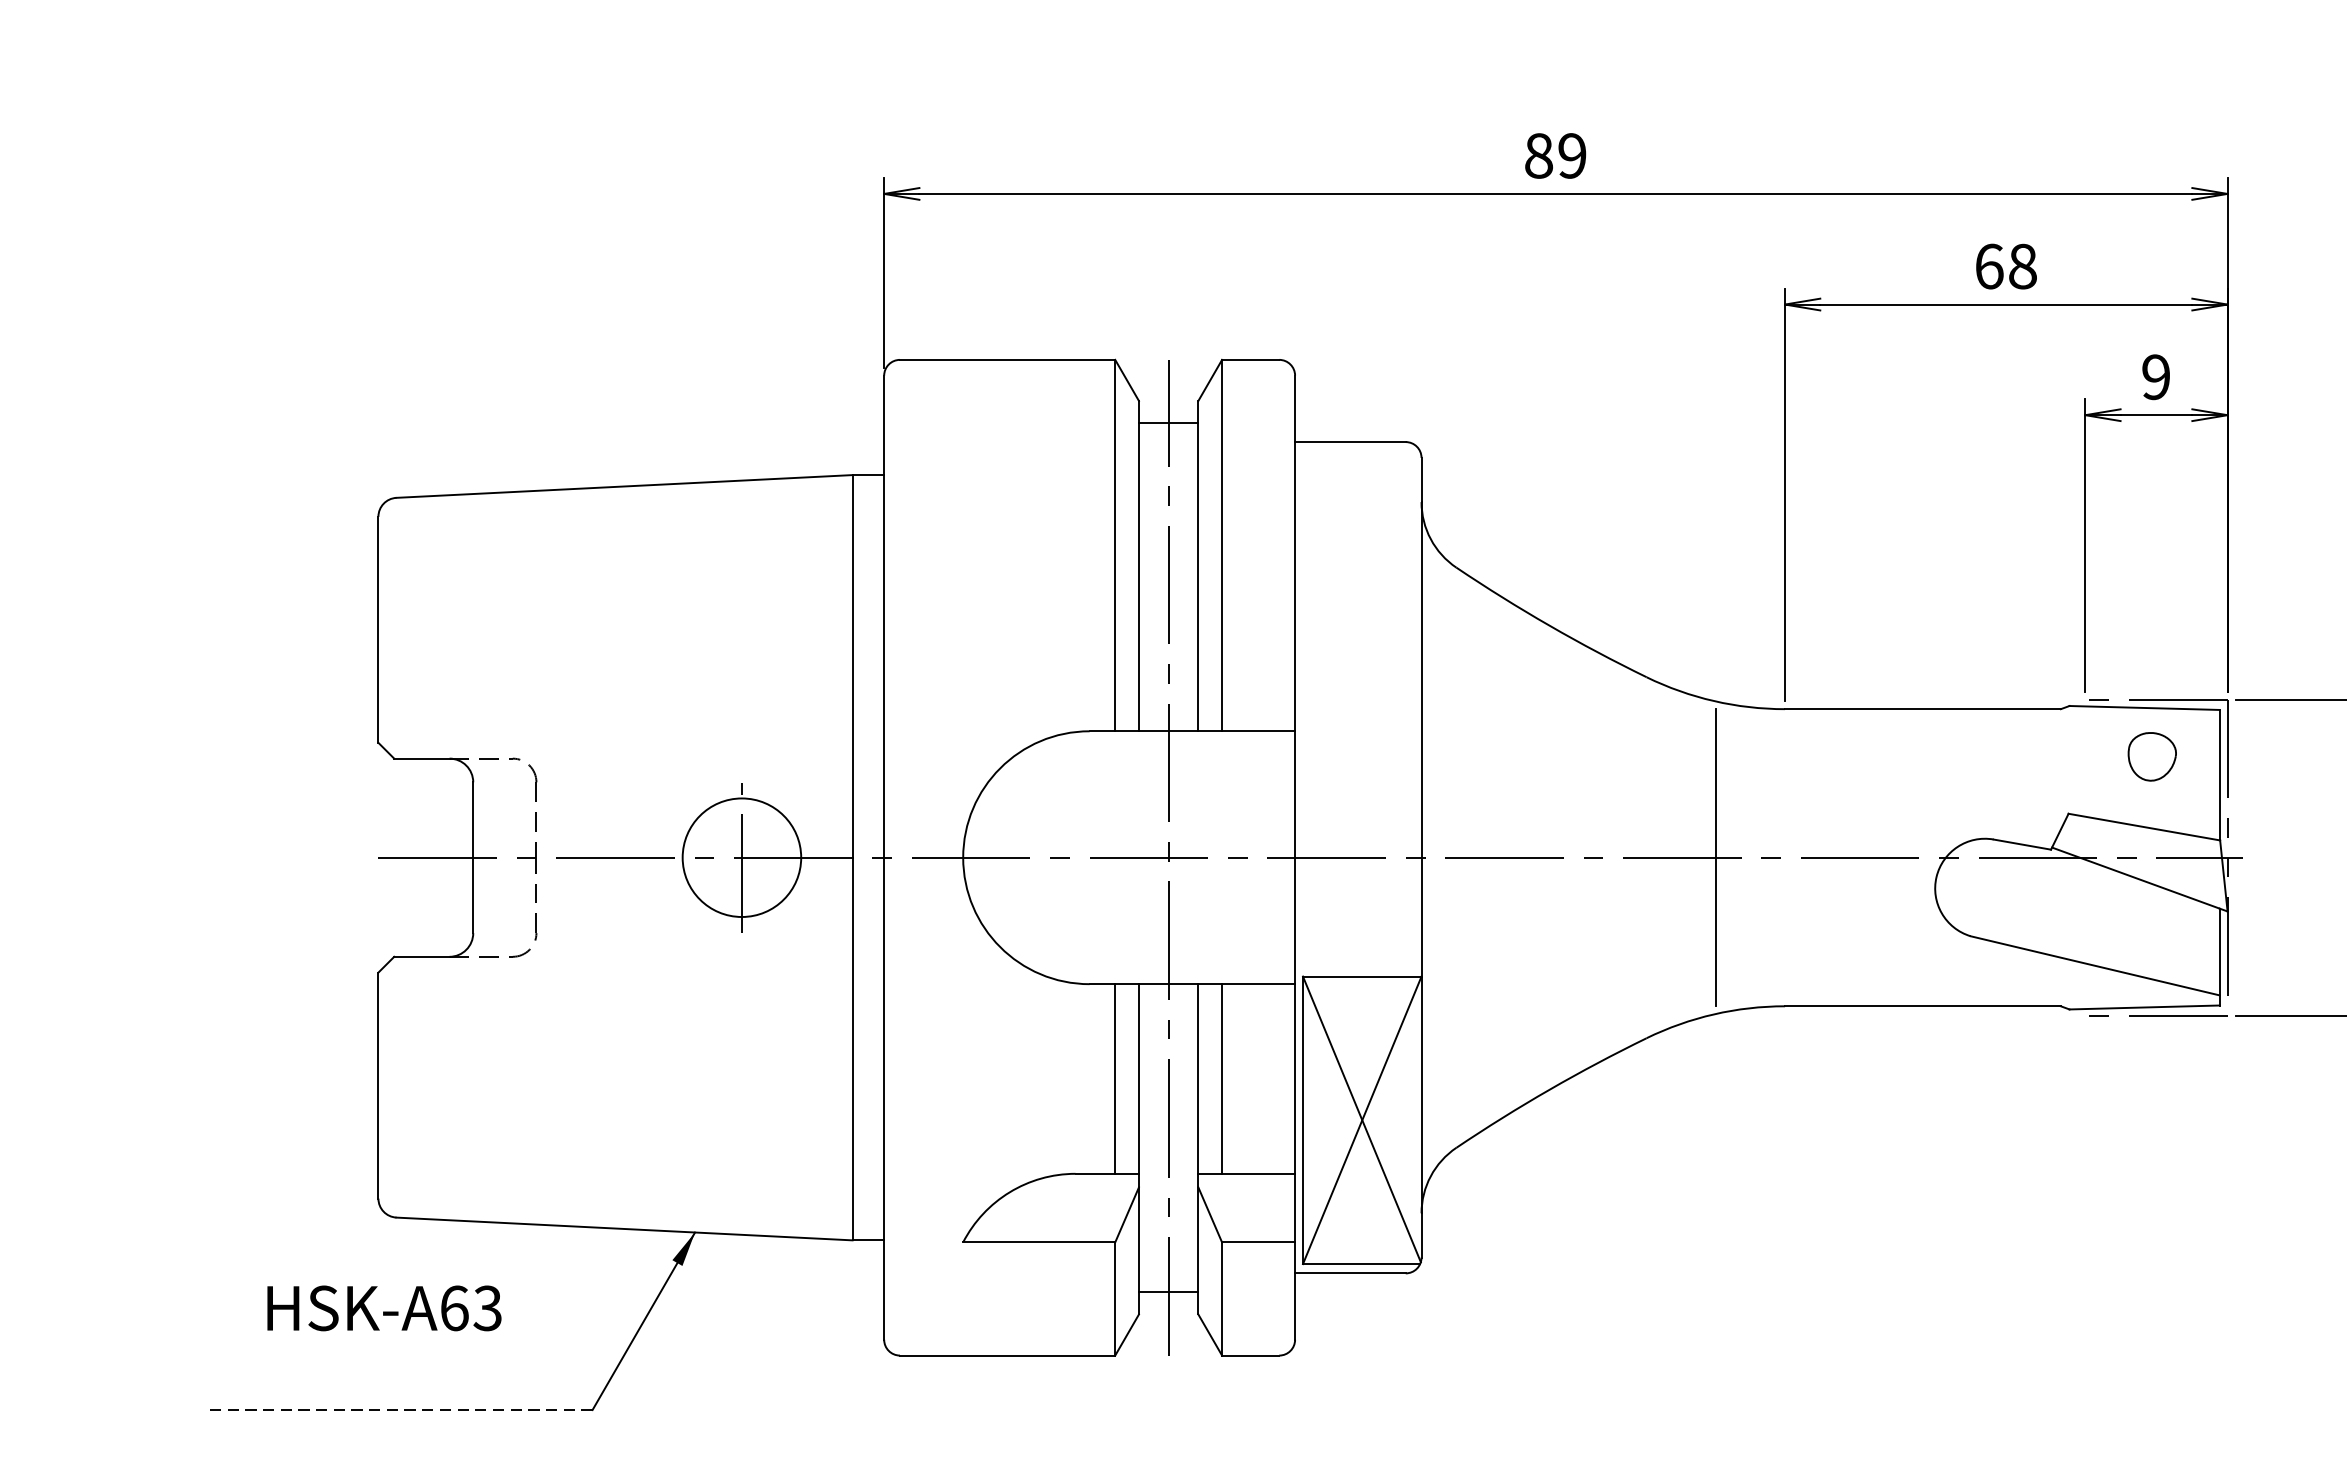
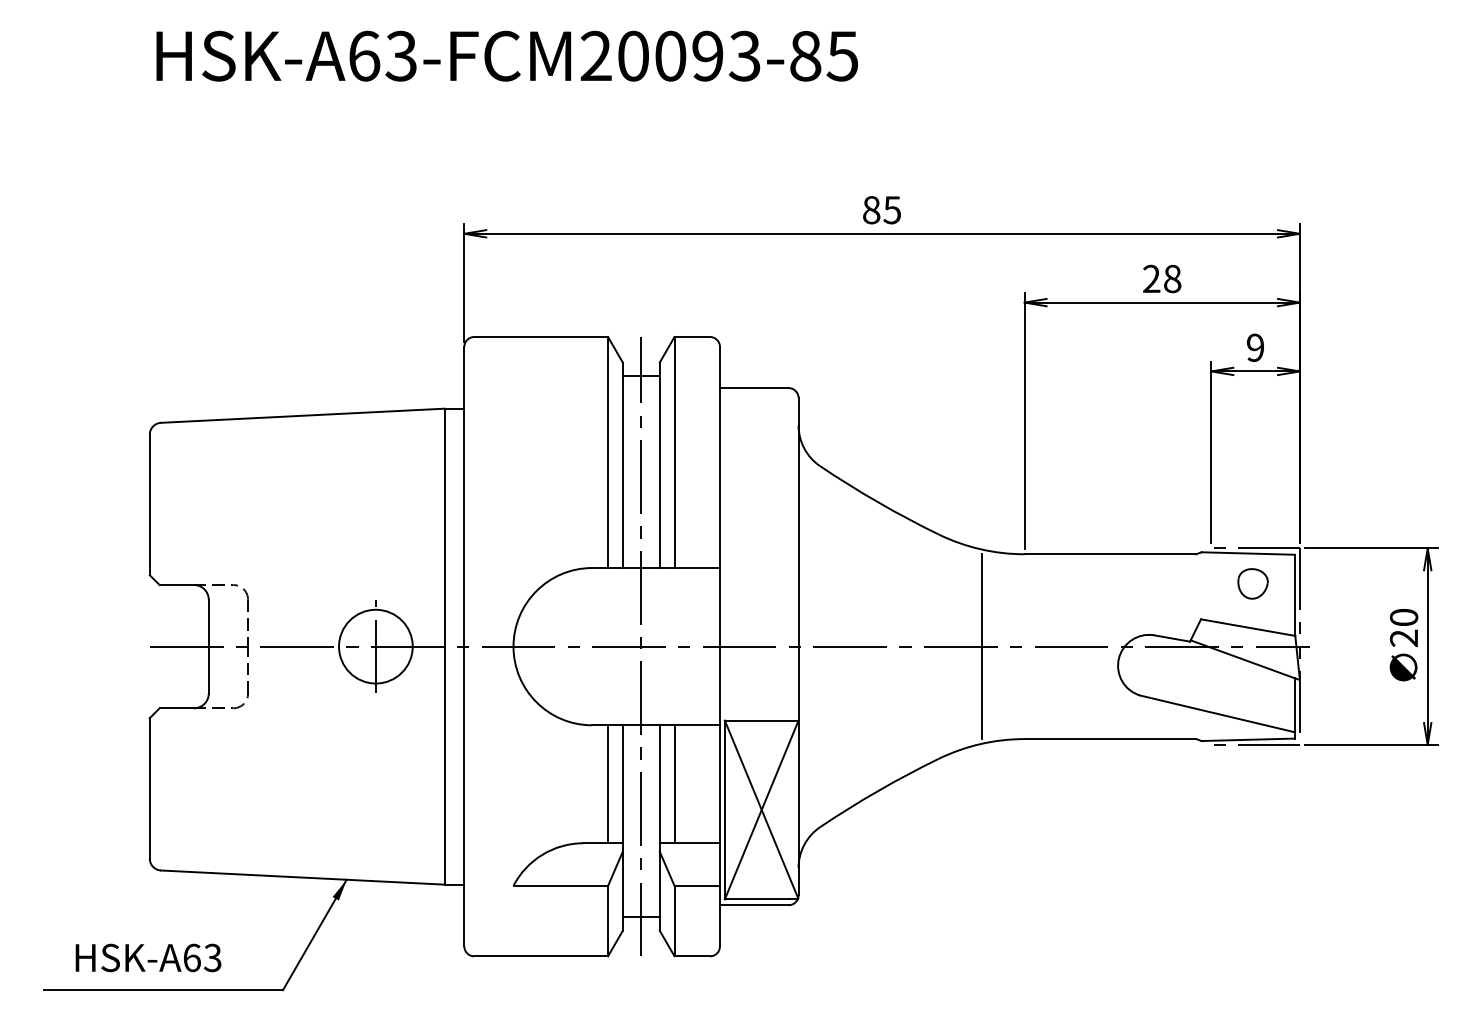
text: (1570, 156) -> (891, 210), 89 -> 85
text: (1988, 265) -> (1151, 278), 68 -> 28
text: (384, 1307) -> (148, 957), moved
line: (400, 1410) -> (163, 990), dashed -> solid

